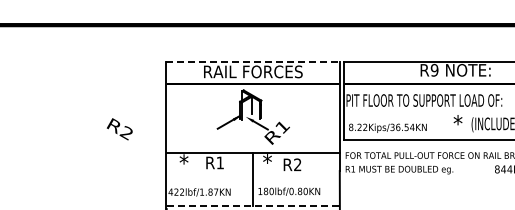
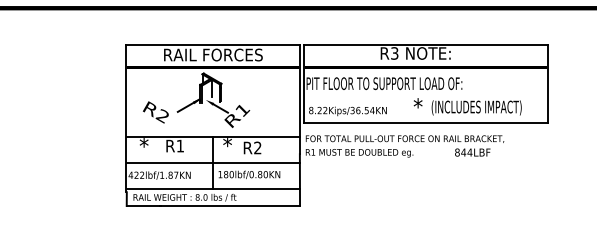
line: (253, 61) -> (213, 44), dashed -> solid
text: (434, 70) -> (394, 53), R9 -> R3
text: (119, 129) -> (155, 112), moved
line: (252, 179) -> (212, 162), added
line: (253, 205) -> (213, 188), dashed -> solid

